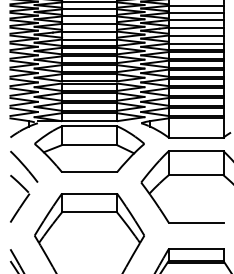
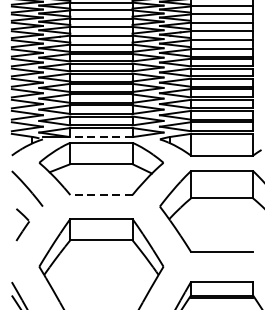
line: (89, 121) -> (101, 137), solid -> dashed
line: (89, 172) -> (101, 195), solid -> dashed
part: (20, 198) -> (23, 224), size x0.6

